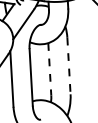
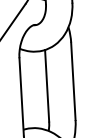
line: (69, 66) -> (74, 82), dashed -> solid
line: (49, 69) -> (46, 86), dashed -> solid

